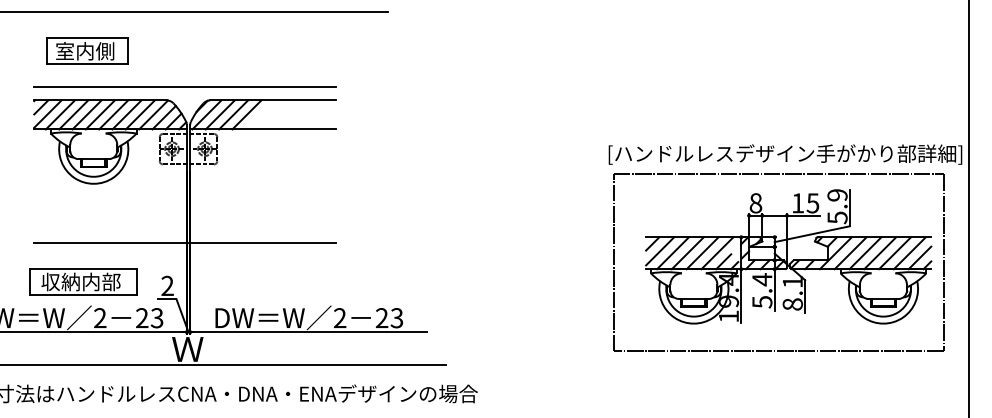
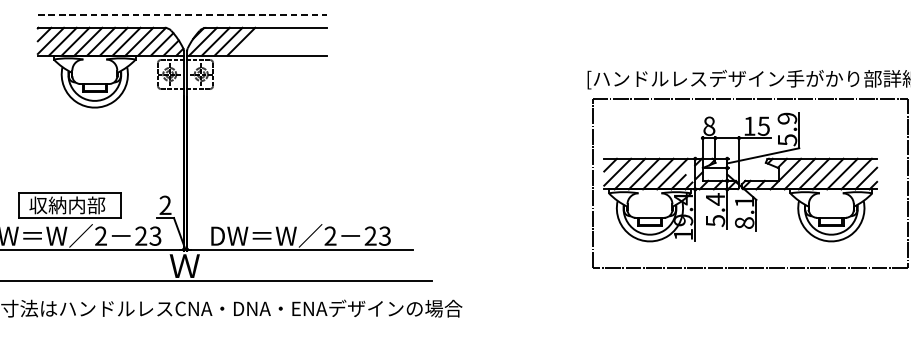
line: (185, 86) -> (182, 14), solid -> dashed
line: (185, 243) -> (182, 164), removed
part: (788, 256) -> (740, 177), moved
part: (83, 281) -> (69, 204), moved

